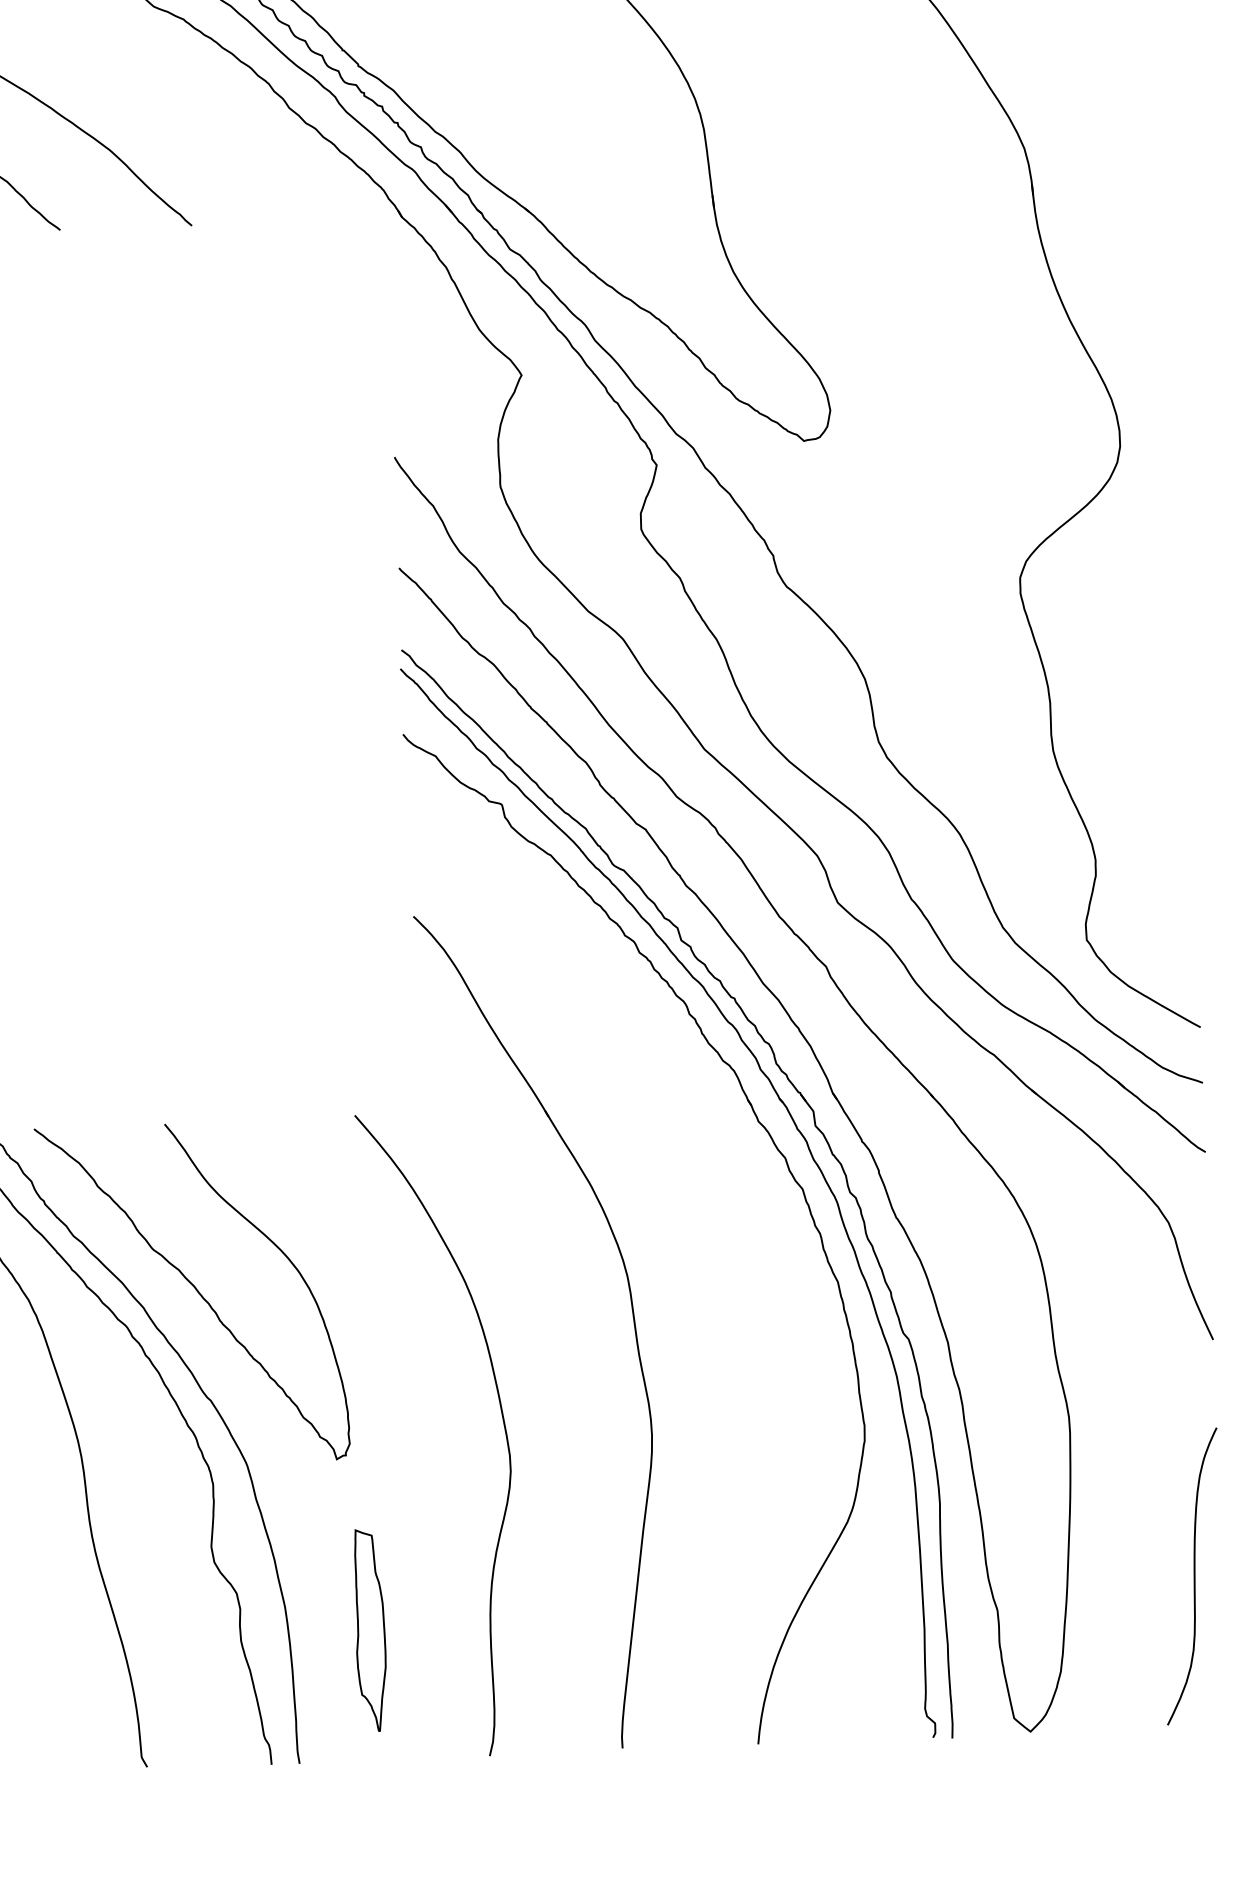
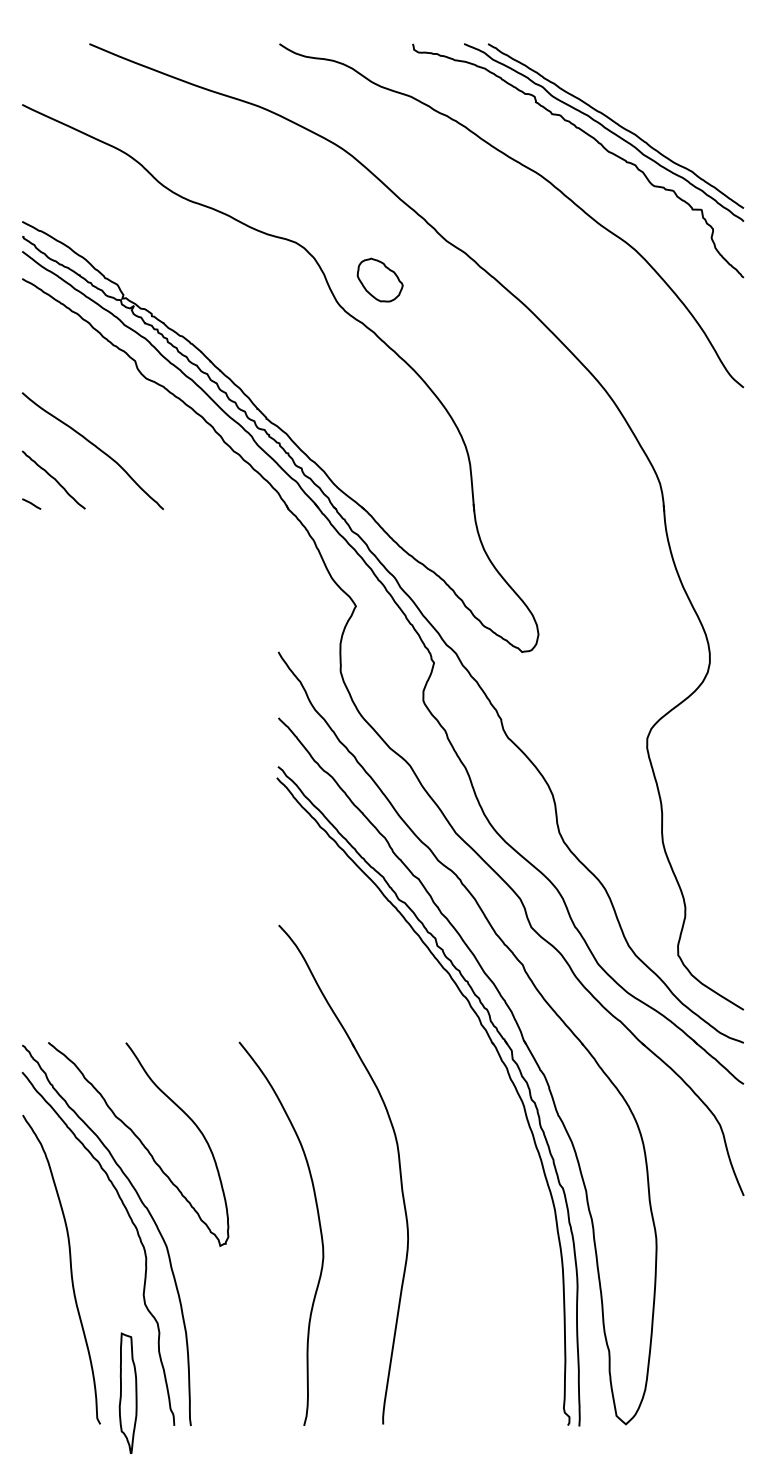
part: (775, 1149) -> (488, 1072), removed
curve: (1193, 1575) -> (726, 1335), removed
part: (369, 1628) -> (127, 1392), moved

